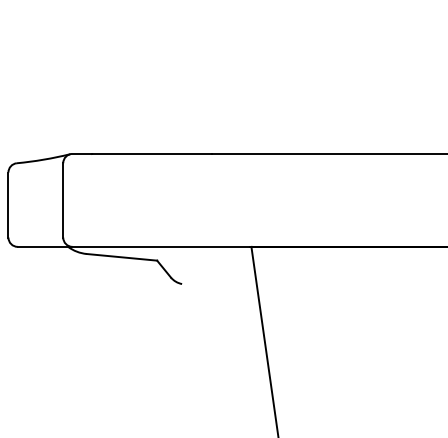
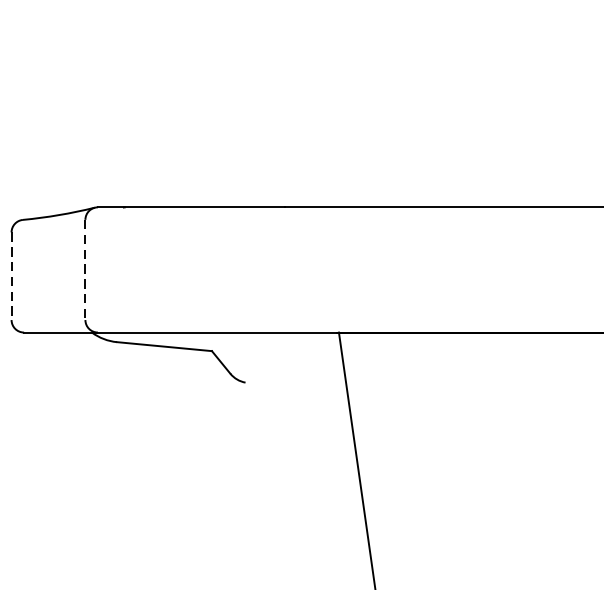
line: (63, 200) -> (85, 270), solid -> dashed
line: (8, 205) -> (11, 276), solid -> dashed

